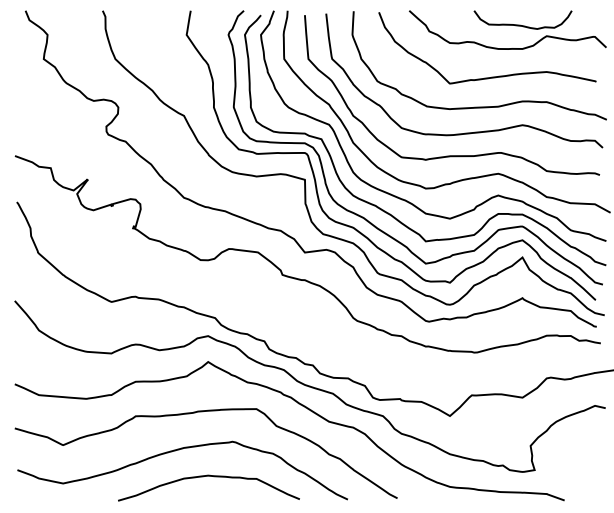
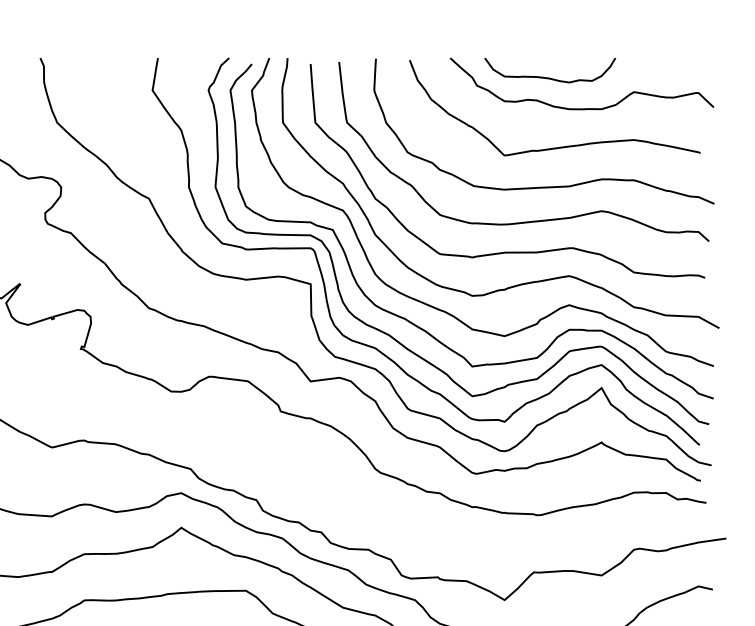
curve: (520, 24) -> (546, 76), moved

